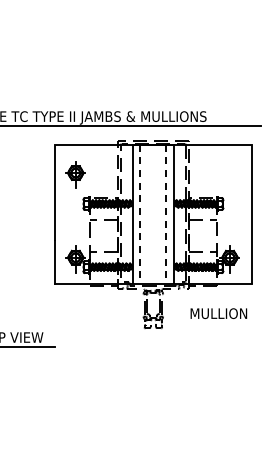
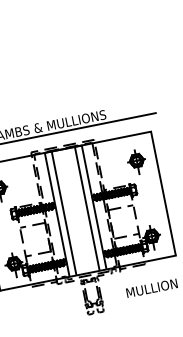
part: (229, 174) -> (136, 162), added
line: (140, 214) -> (64, 213), dashed -> solid
line: (166, 214) -> (87, 209), dashed -> solid

